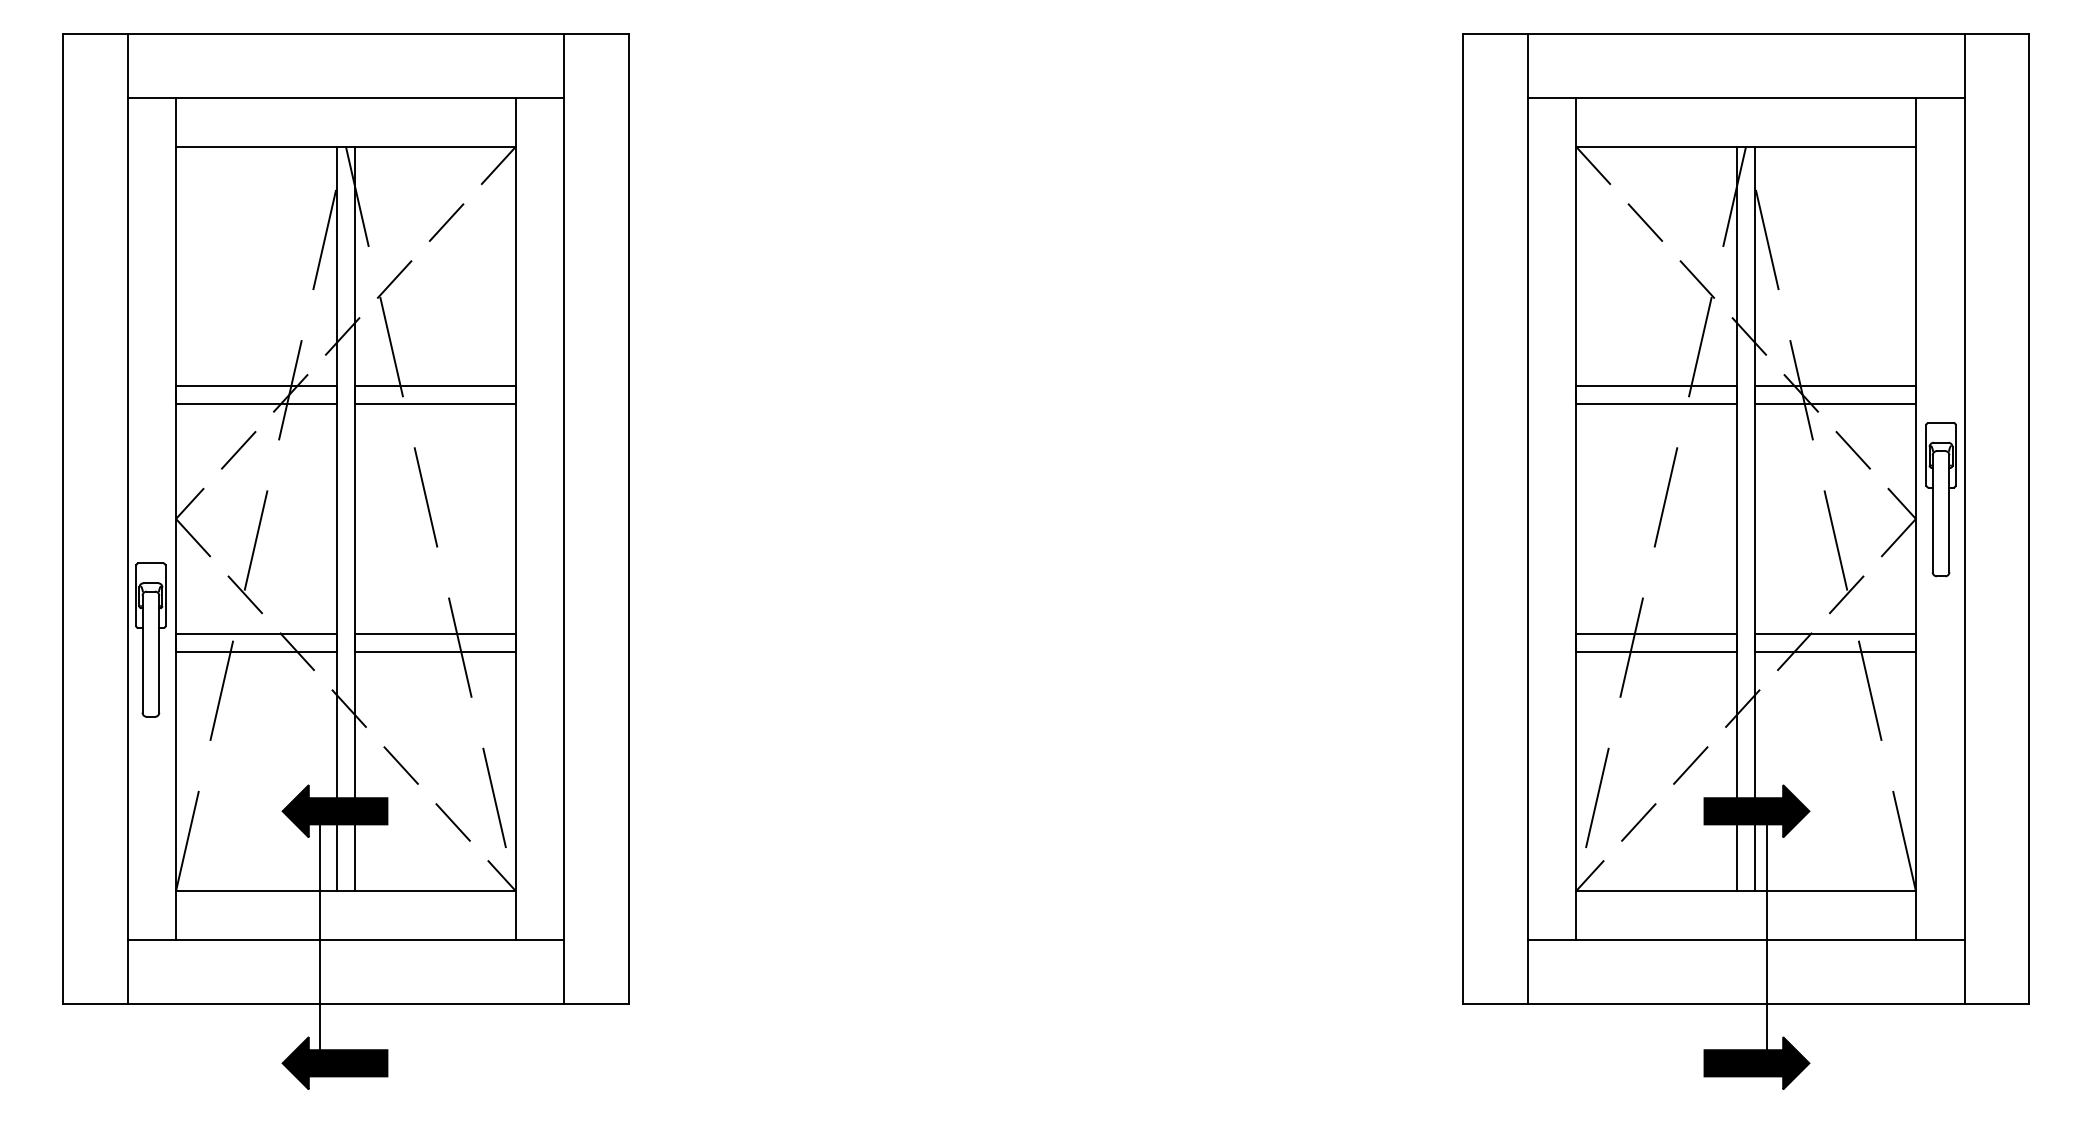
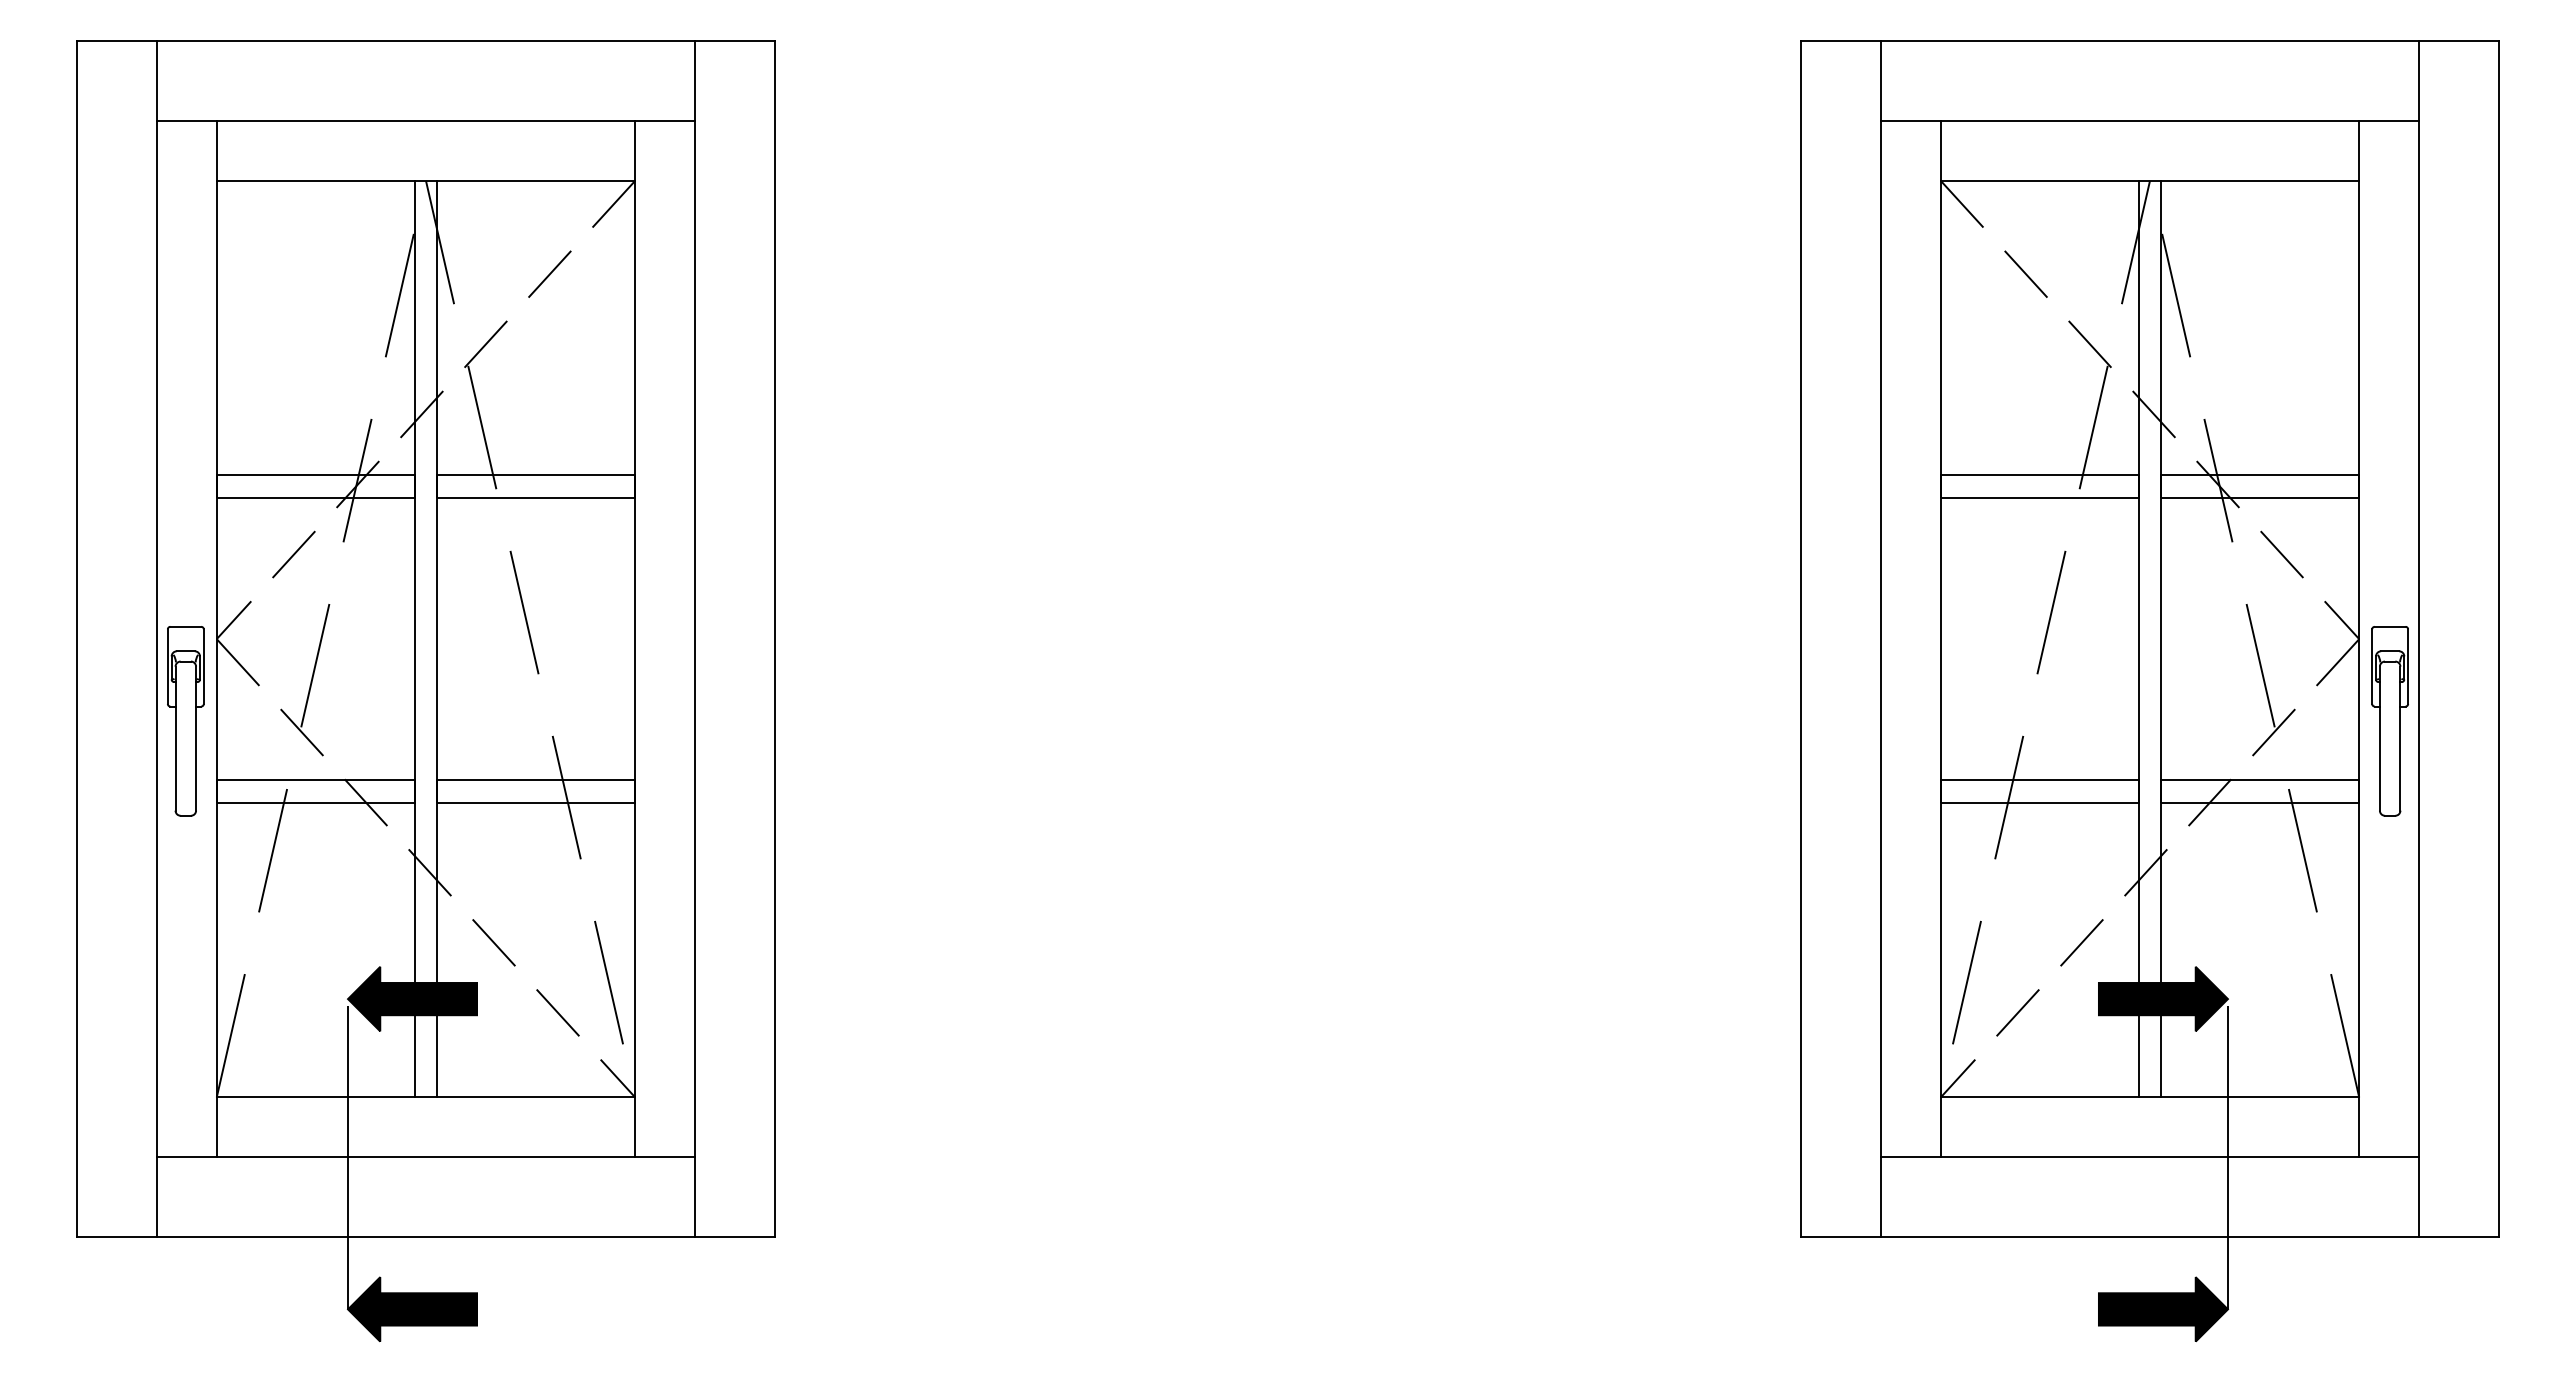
part: (1940, 499) -> (2389, 721), moved
part: (150, 640) -> (185, 721), moved
line: (320, 939) -> (348, 1157), moved
line: (1766, 939) -> (2227, 1157), moved

